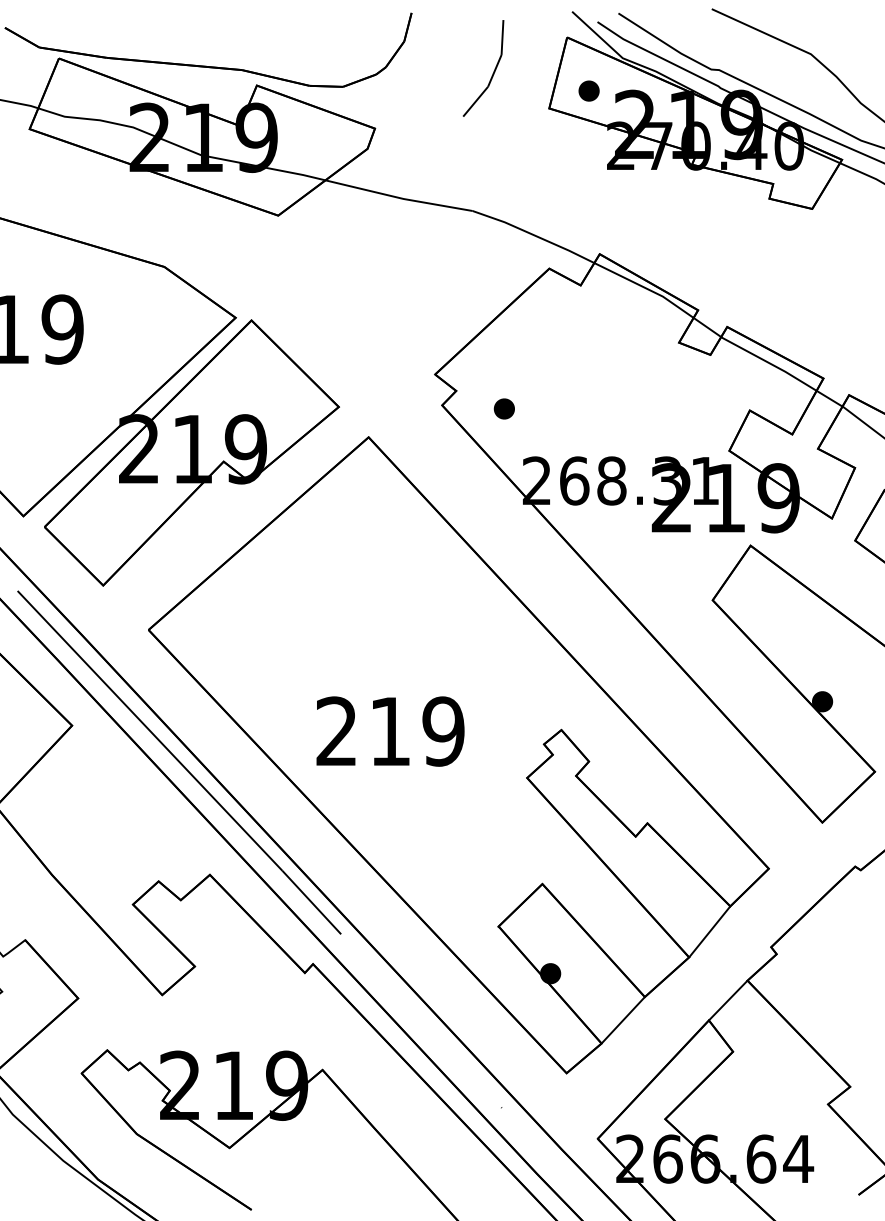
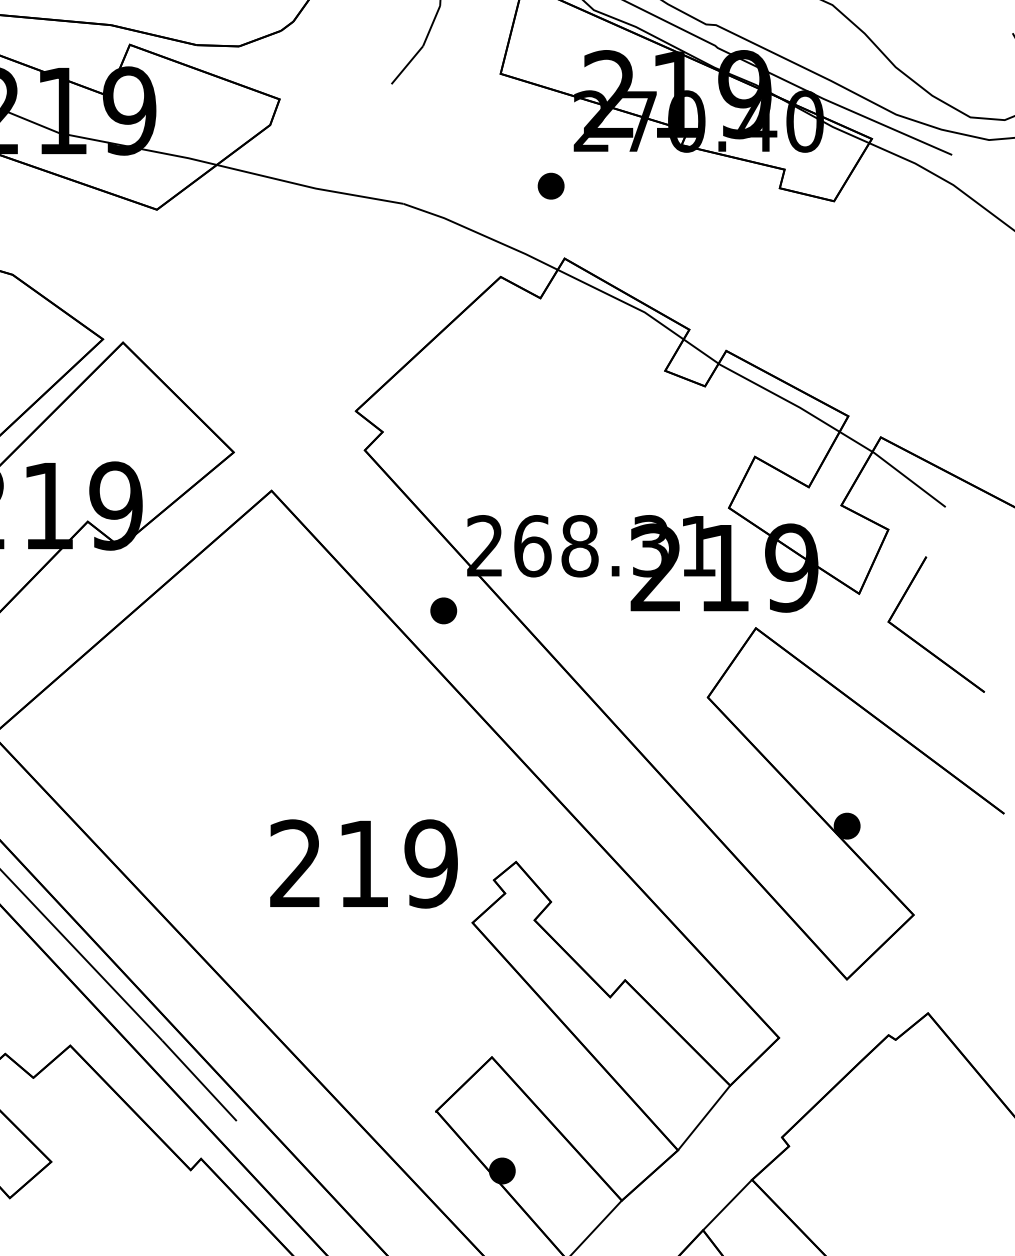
part: (588, 90) -> (550, 185), moved
part: (503, 408) -> (442, 610), moved
text: (390, 731) -> (363, 863), moved

